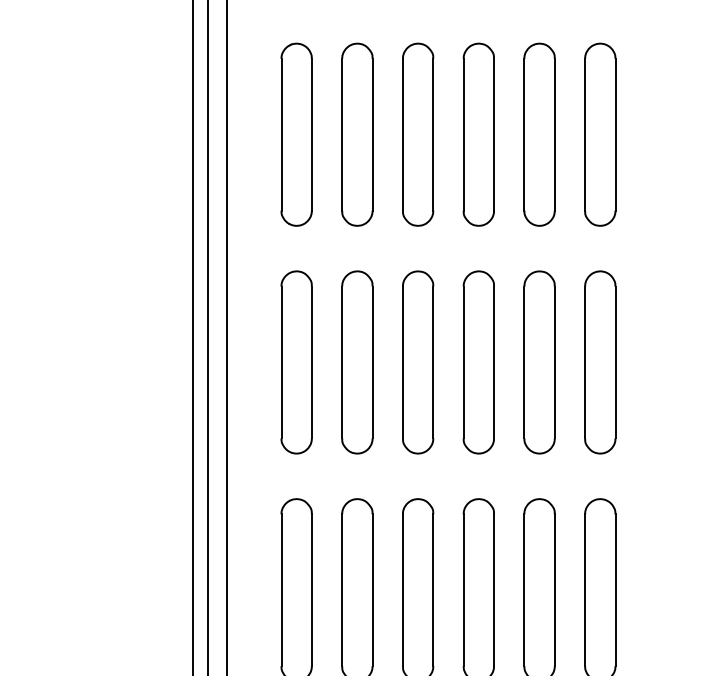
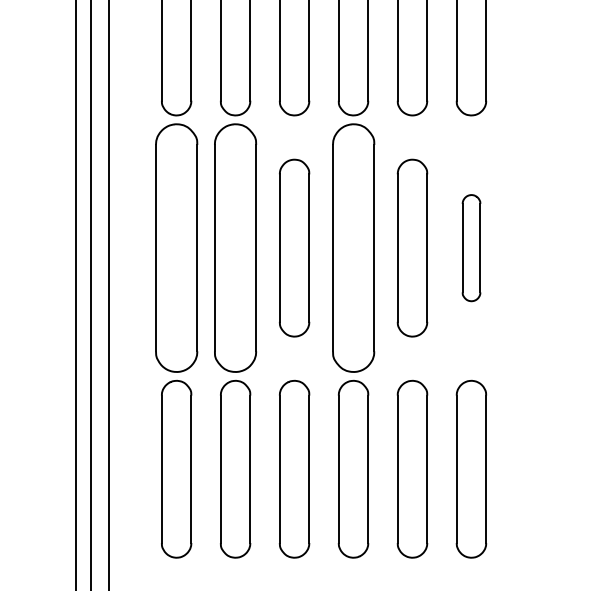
part: (296, 362) -> (176, 248), size x1.4
part: (357, 362) -> (235, 248), size x1.4
part: (478, 362) -> (353, 248), size x1.4
part: (600, 362) -> (471, 248), size x0.6

